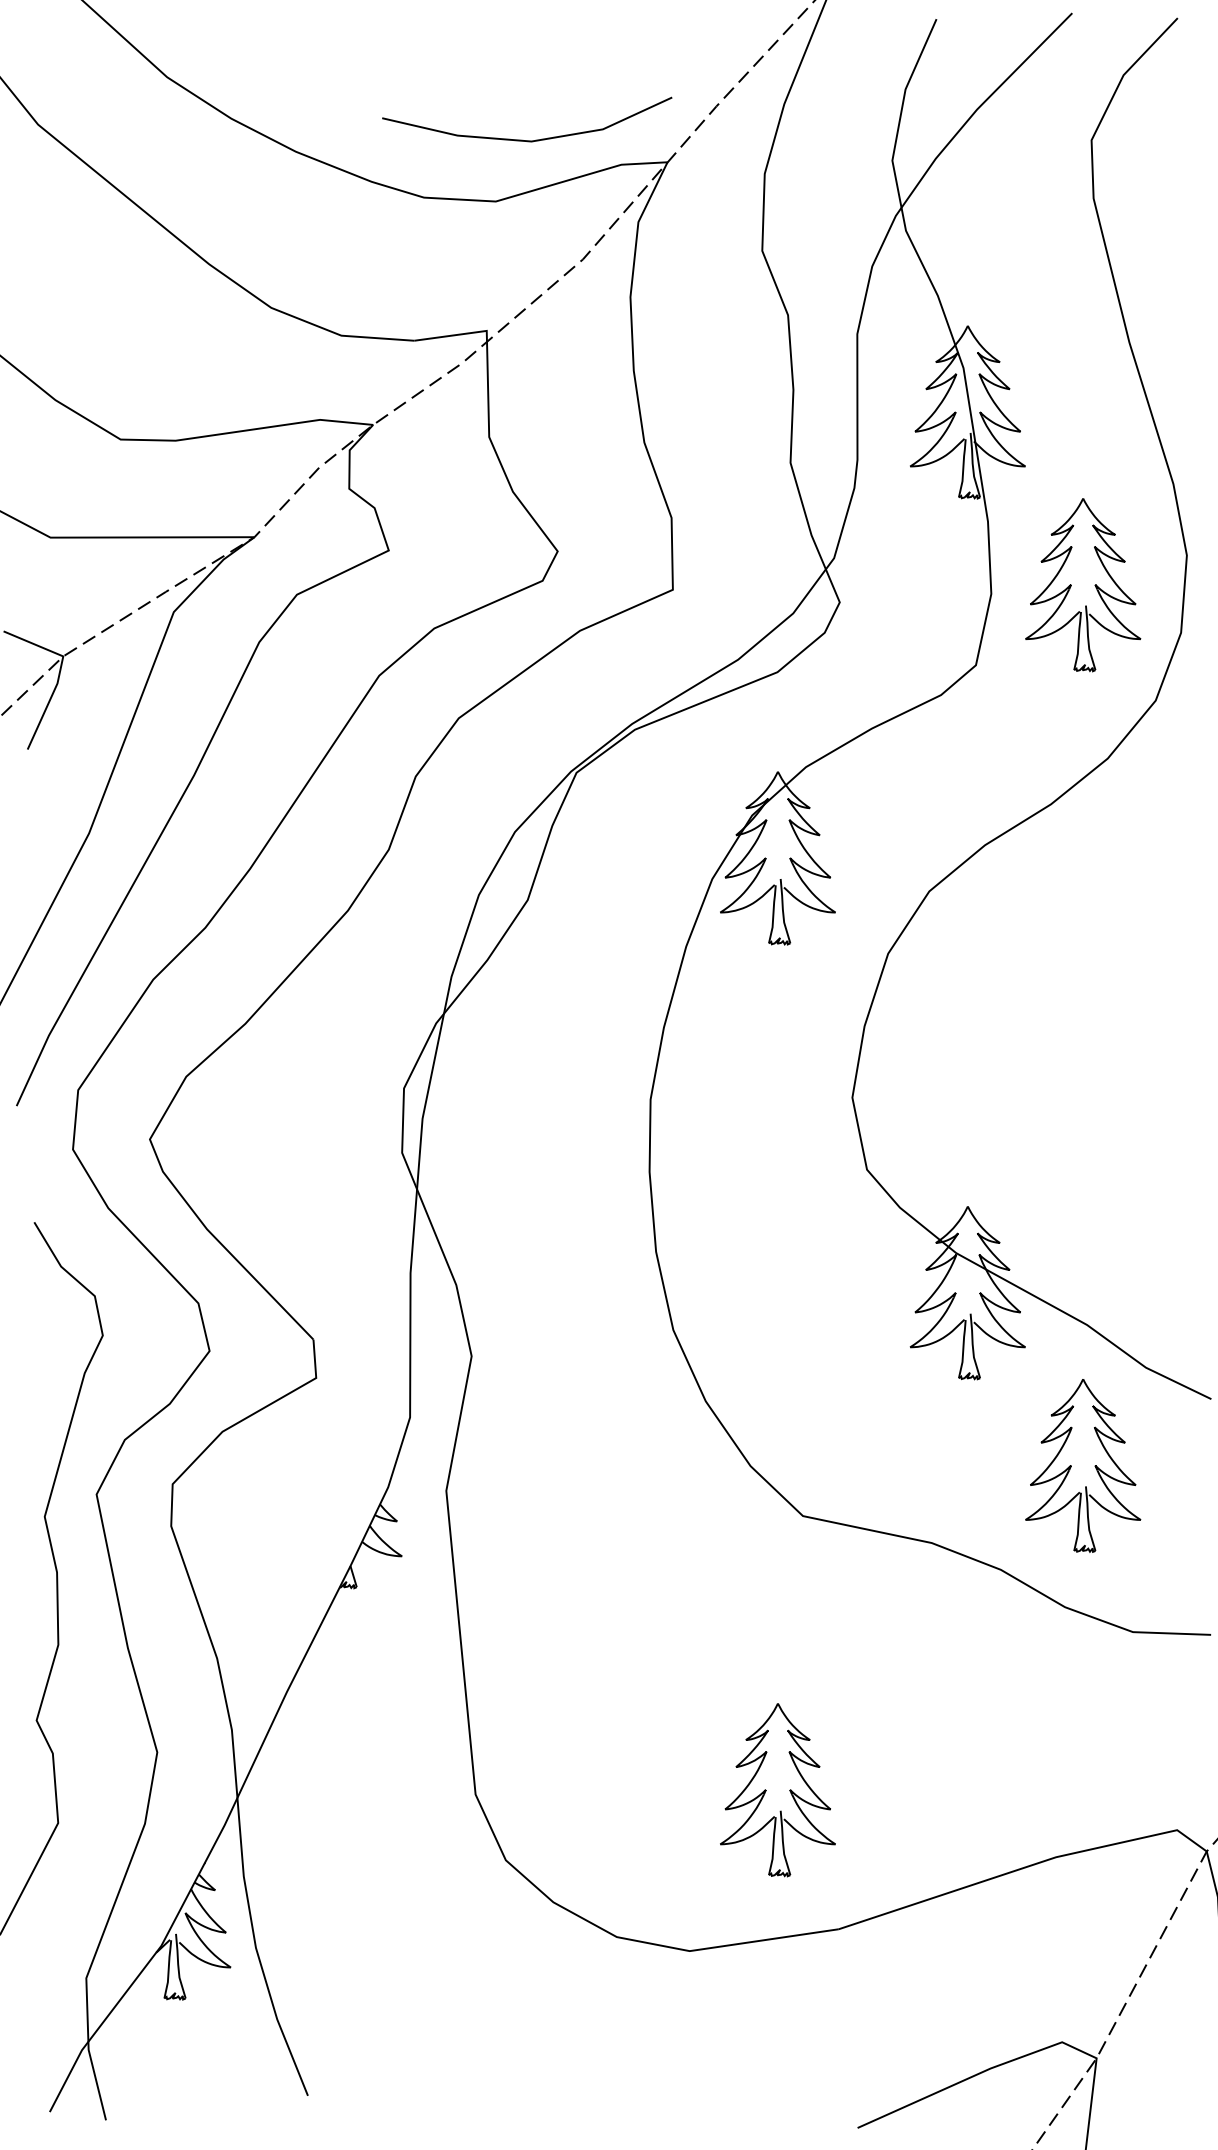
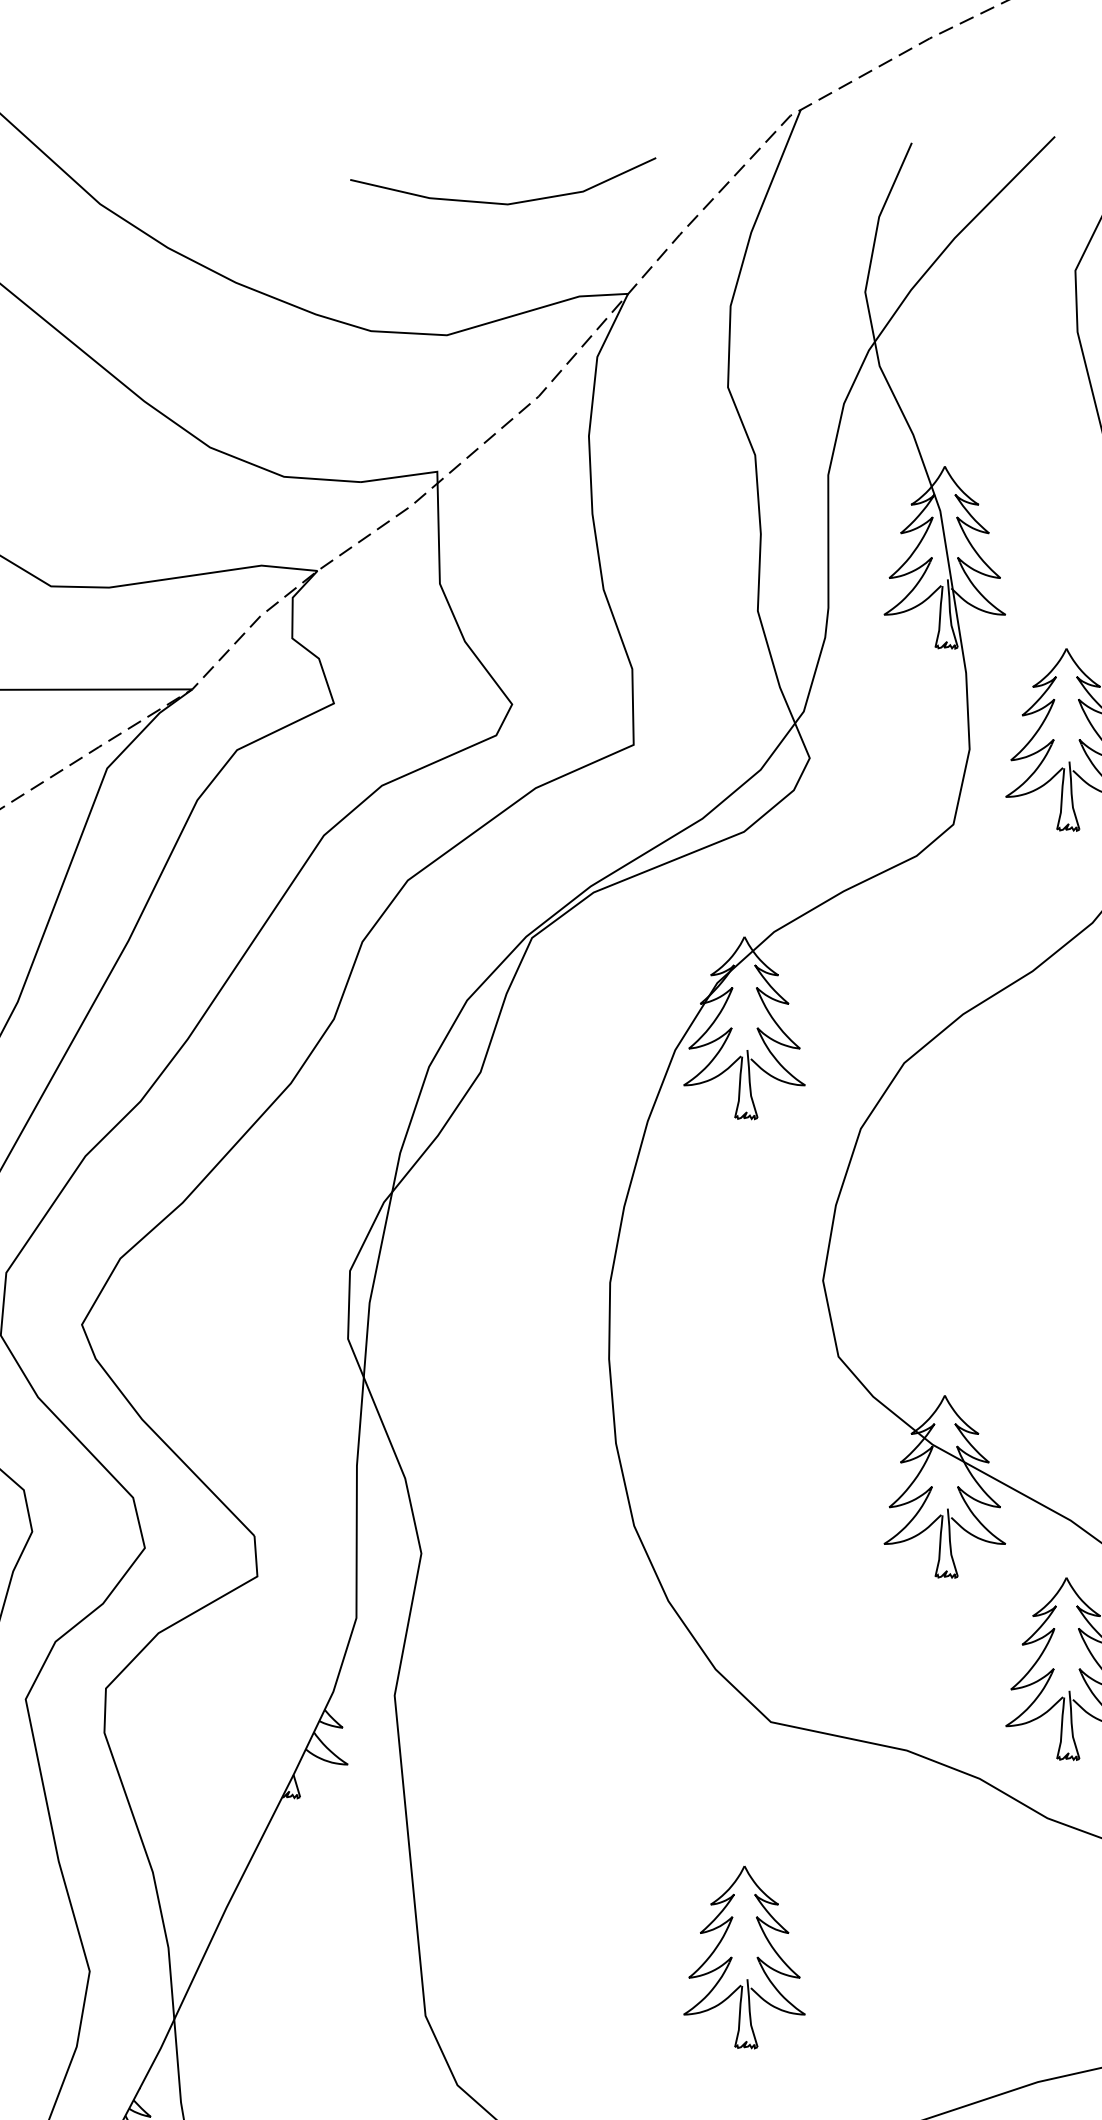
line: (522, 139) -> (498, 202), moved
part: (777, 1790) -> (744, 1957), moved

